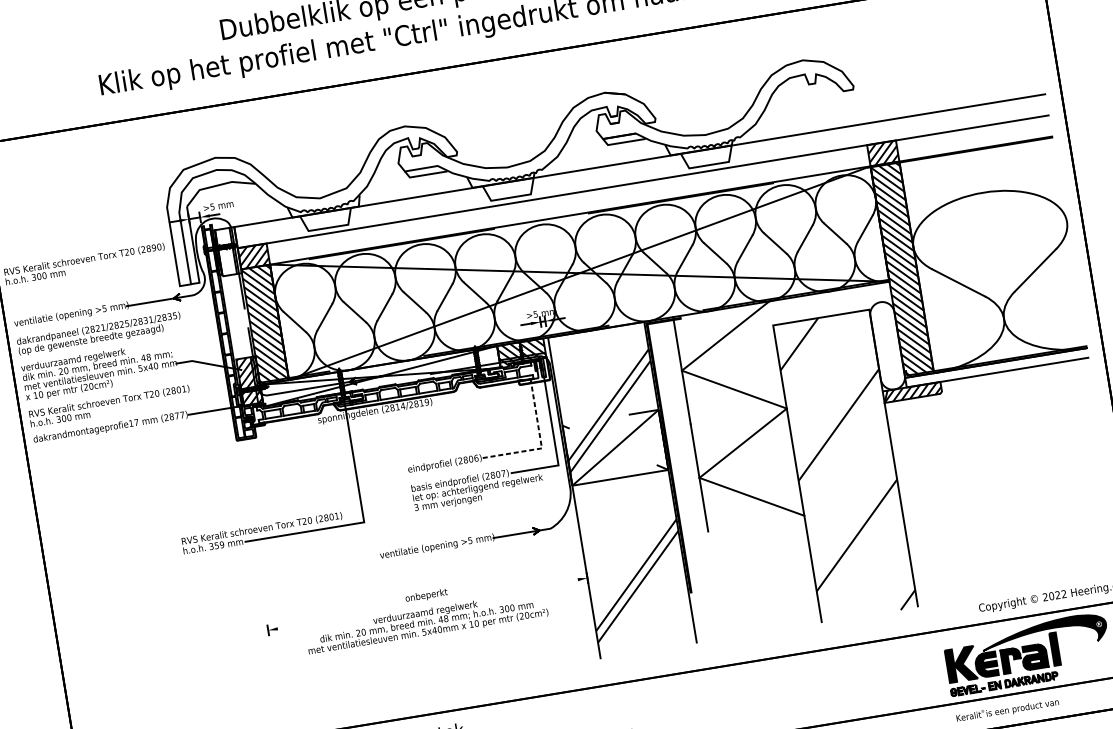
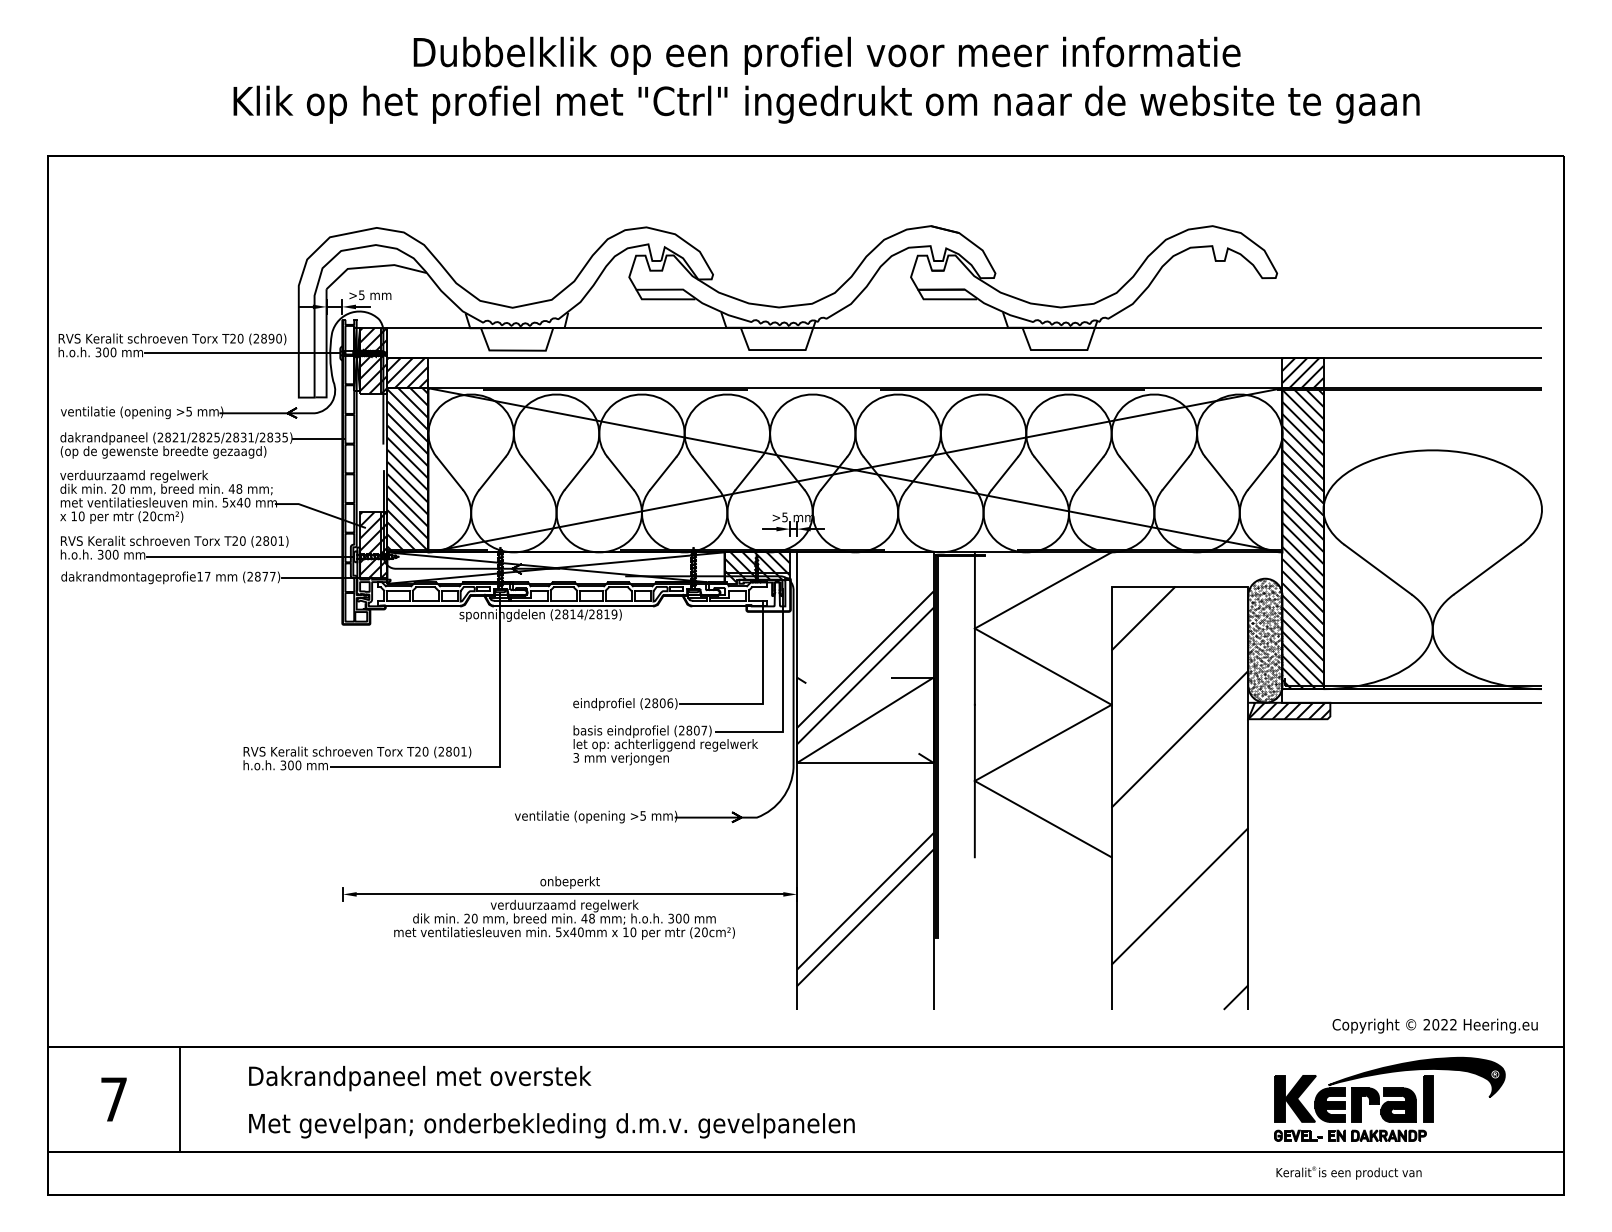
hatch: (228, 251) -> (373, 360), added
line: (135, 261) -> (242, 353), added
line: (198, 312) -> (318, 438), added
hatch: (887, 345) -> (1265, 640), added
line: (164, 403) -> (250, 556), added
line: (540, 441) -> (763, 694), dashed -> solid
text: (219, 545) -> (294, 765), 359 -> 300
line: (427, 604) -> (569, 894), added

